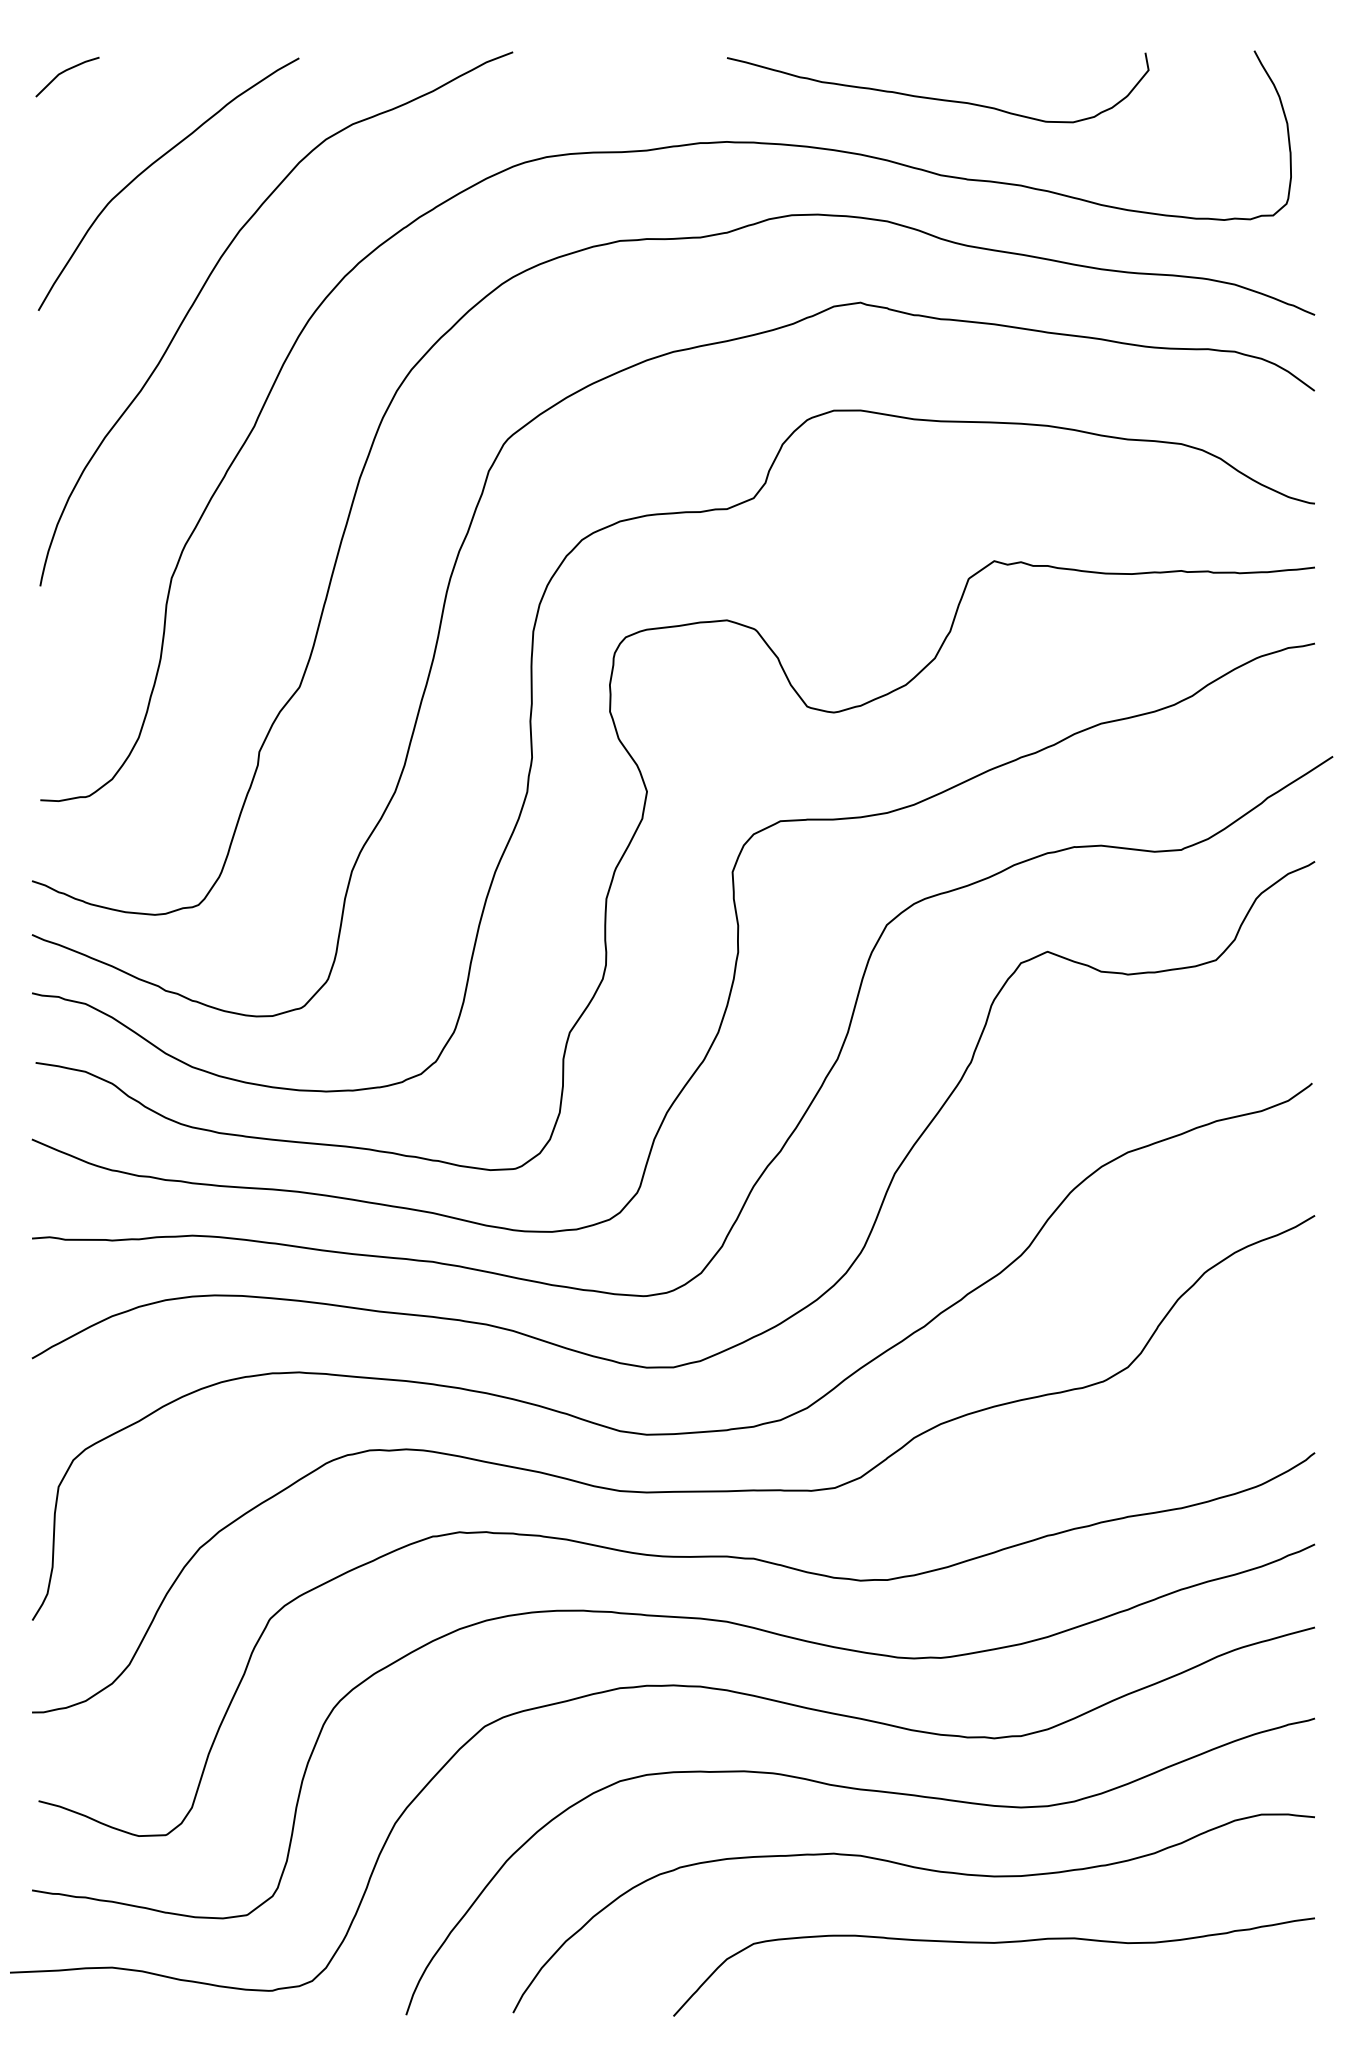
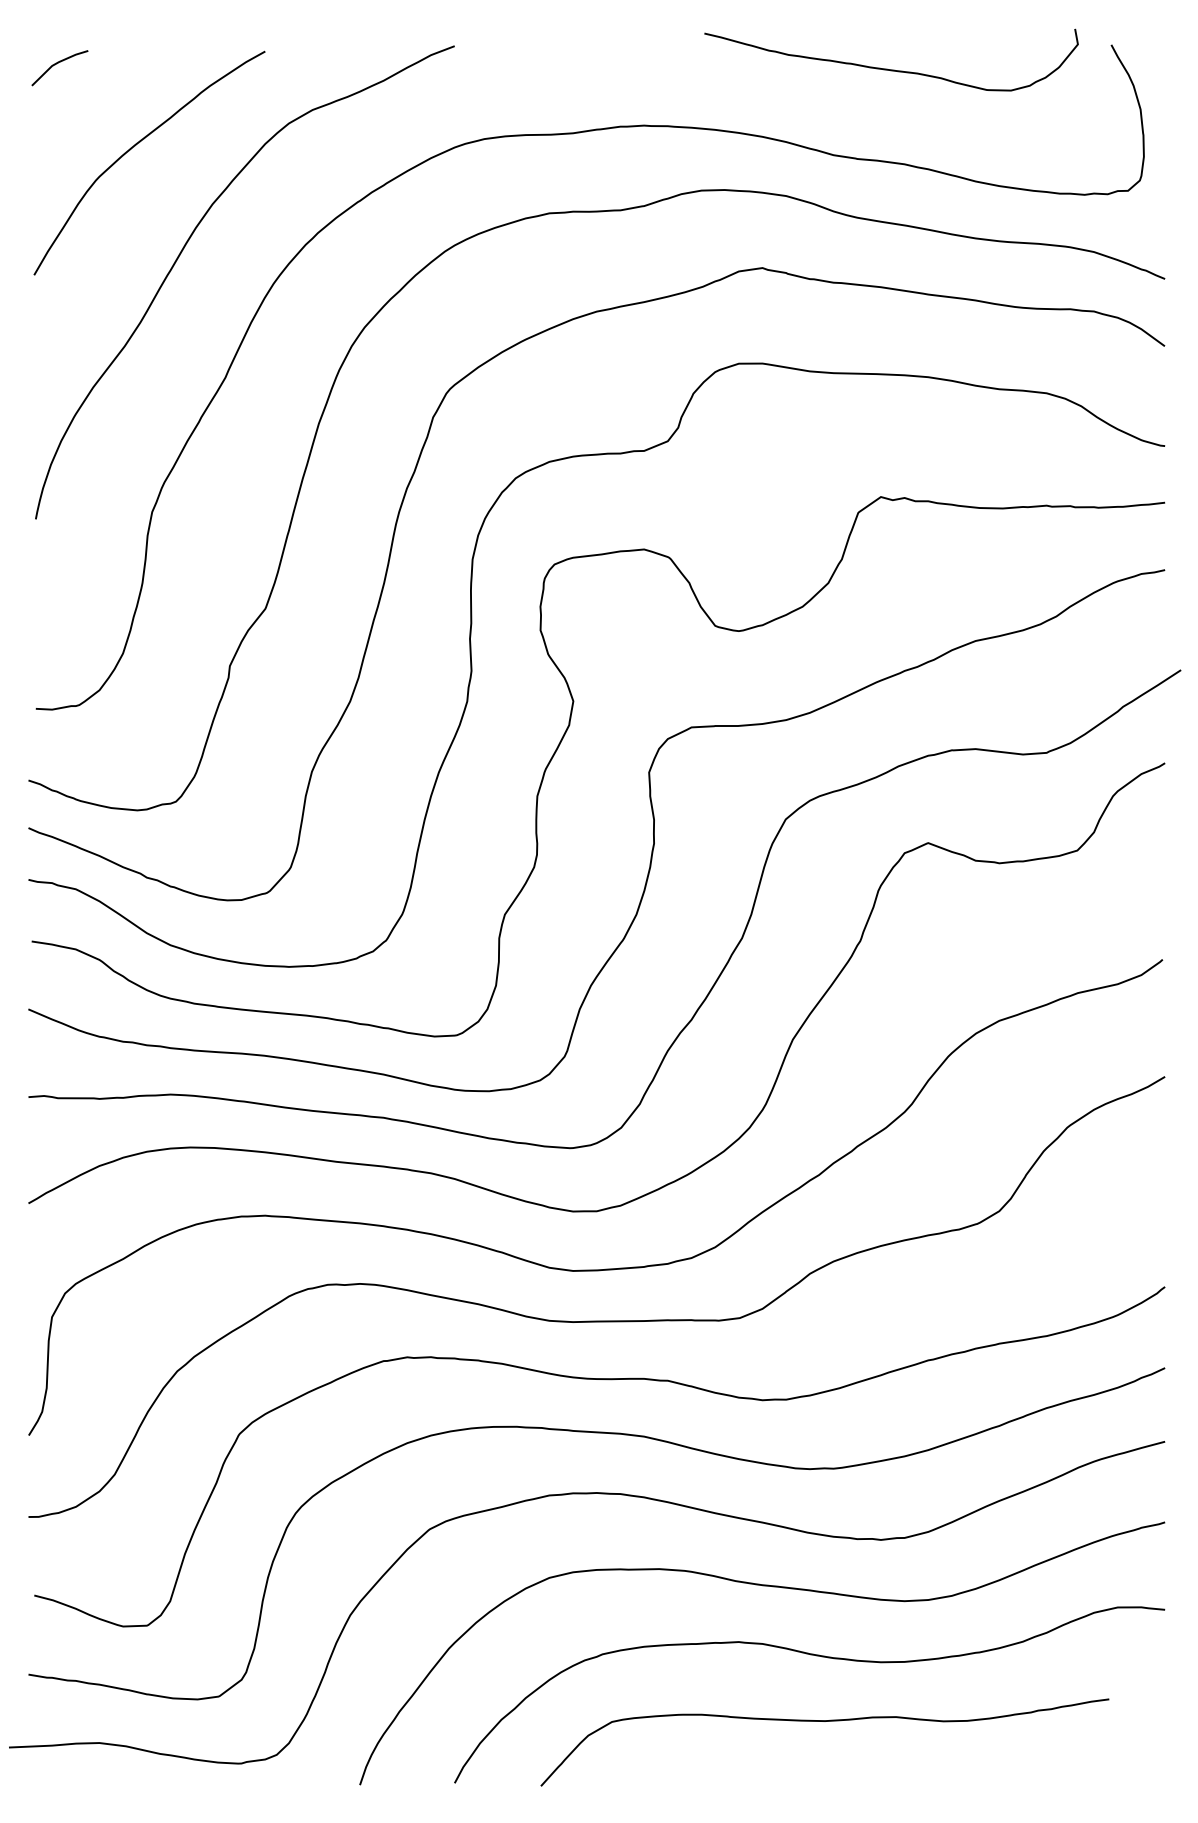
curve: (938, 98) -> (891, 69), moved
curve: (993, 1943) -> (824, 1721), moved

